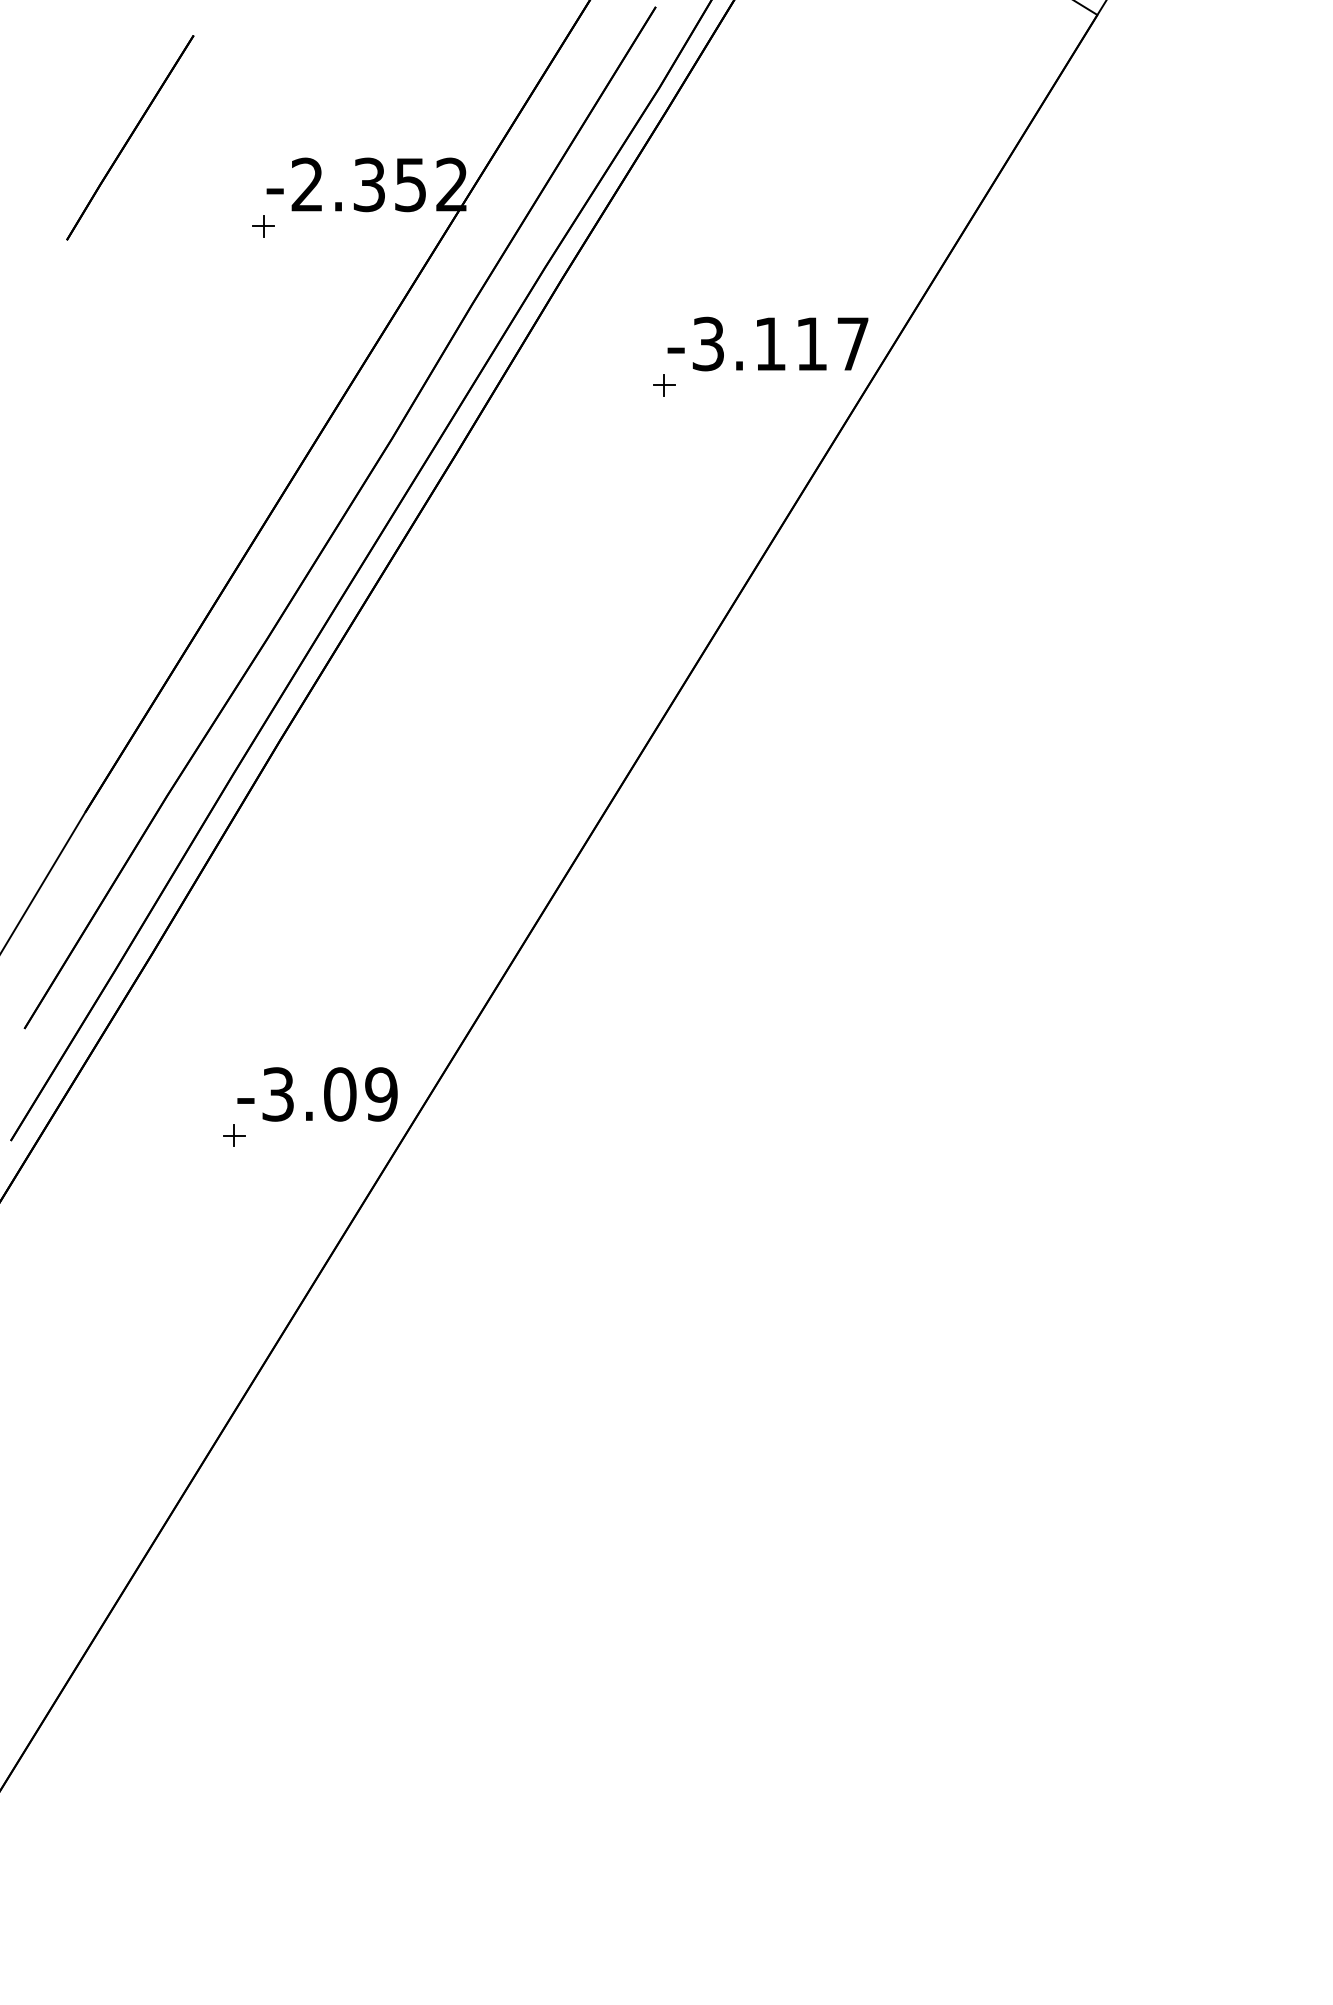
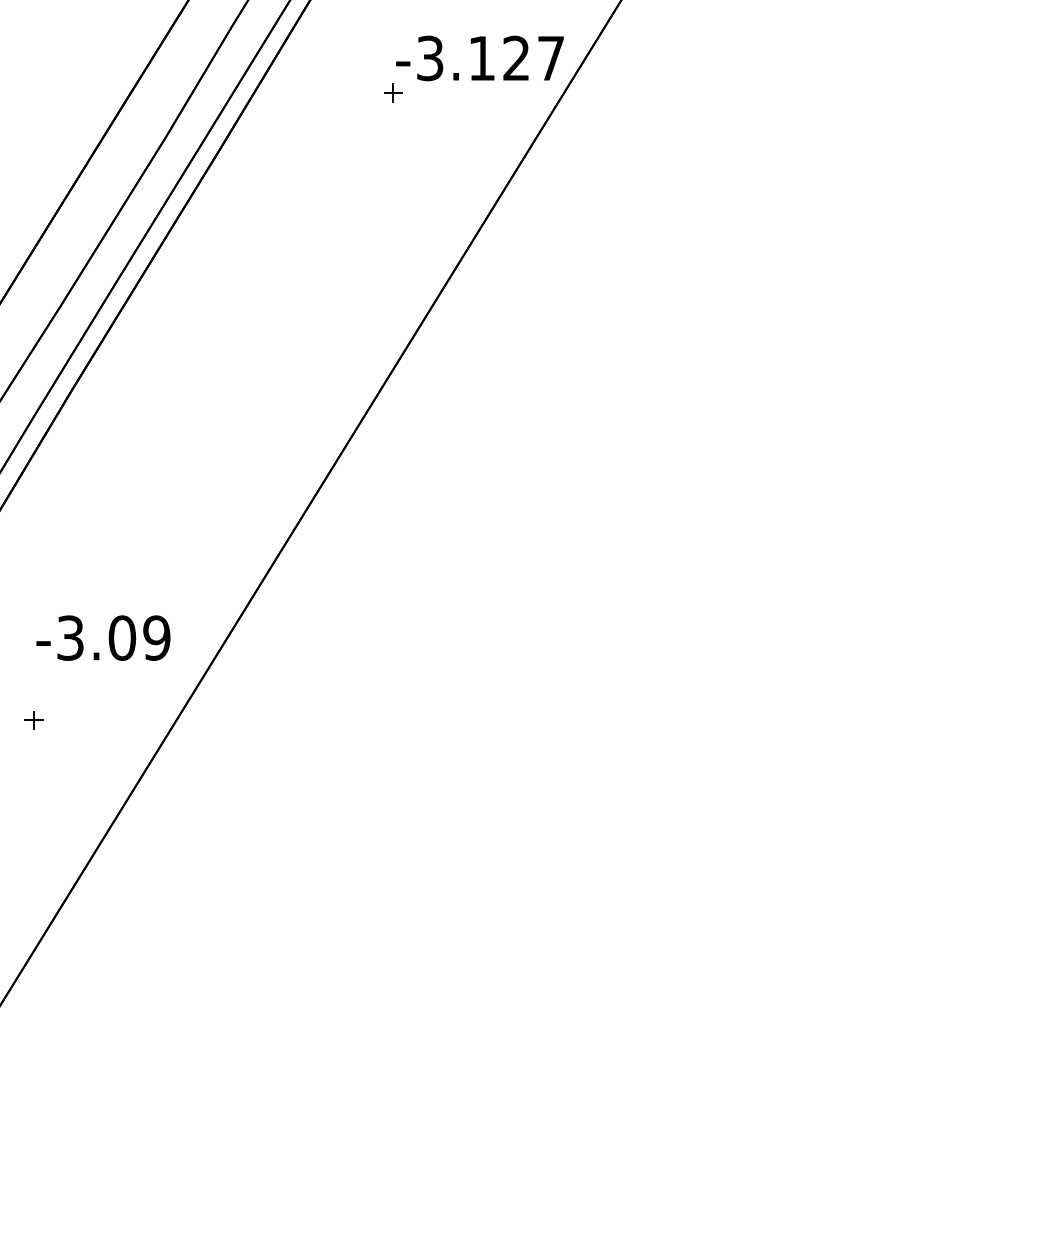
text: (811, 343) -> (516, 57), -3.117 -> -3.127
text: (317, 1094) -> (103, 638), moved

